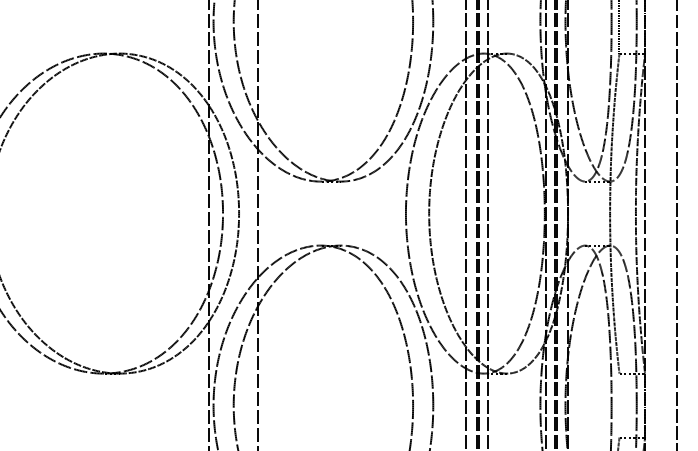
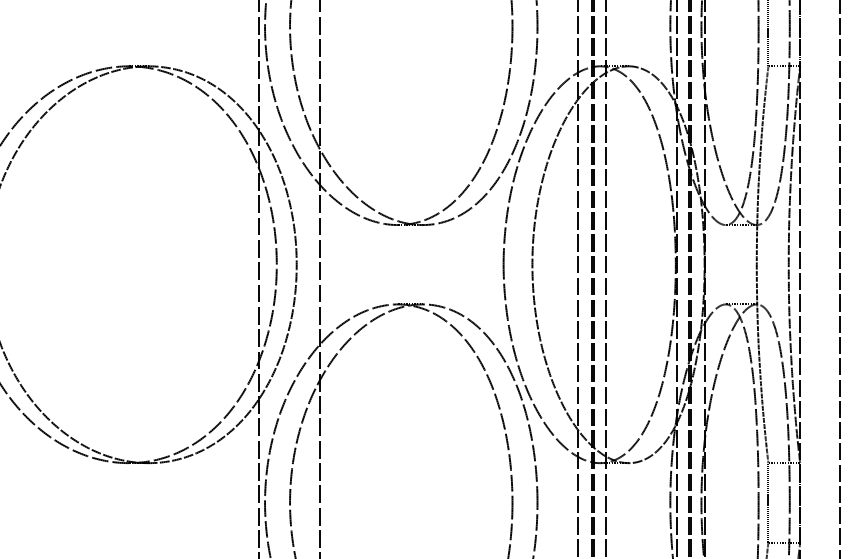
line: (619, 405) -> (768, 502), added

